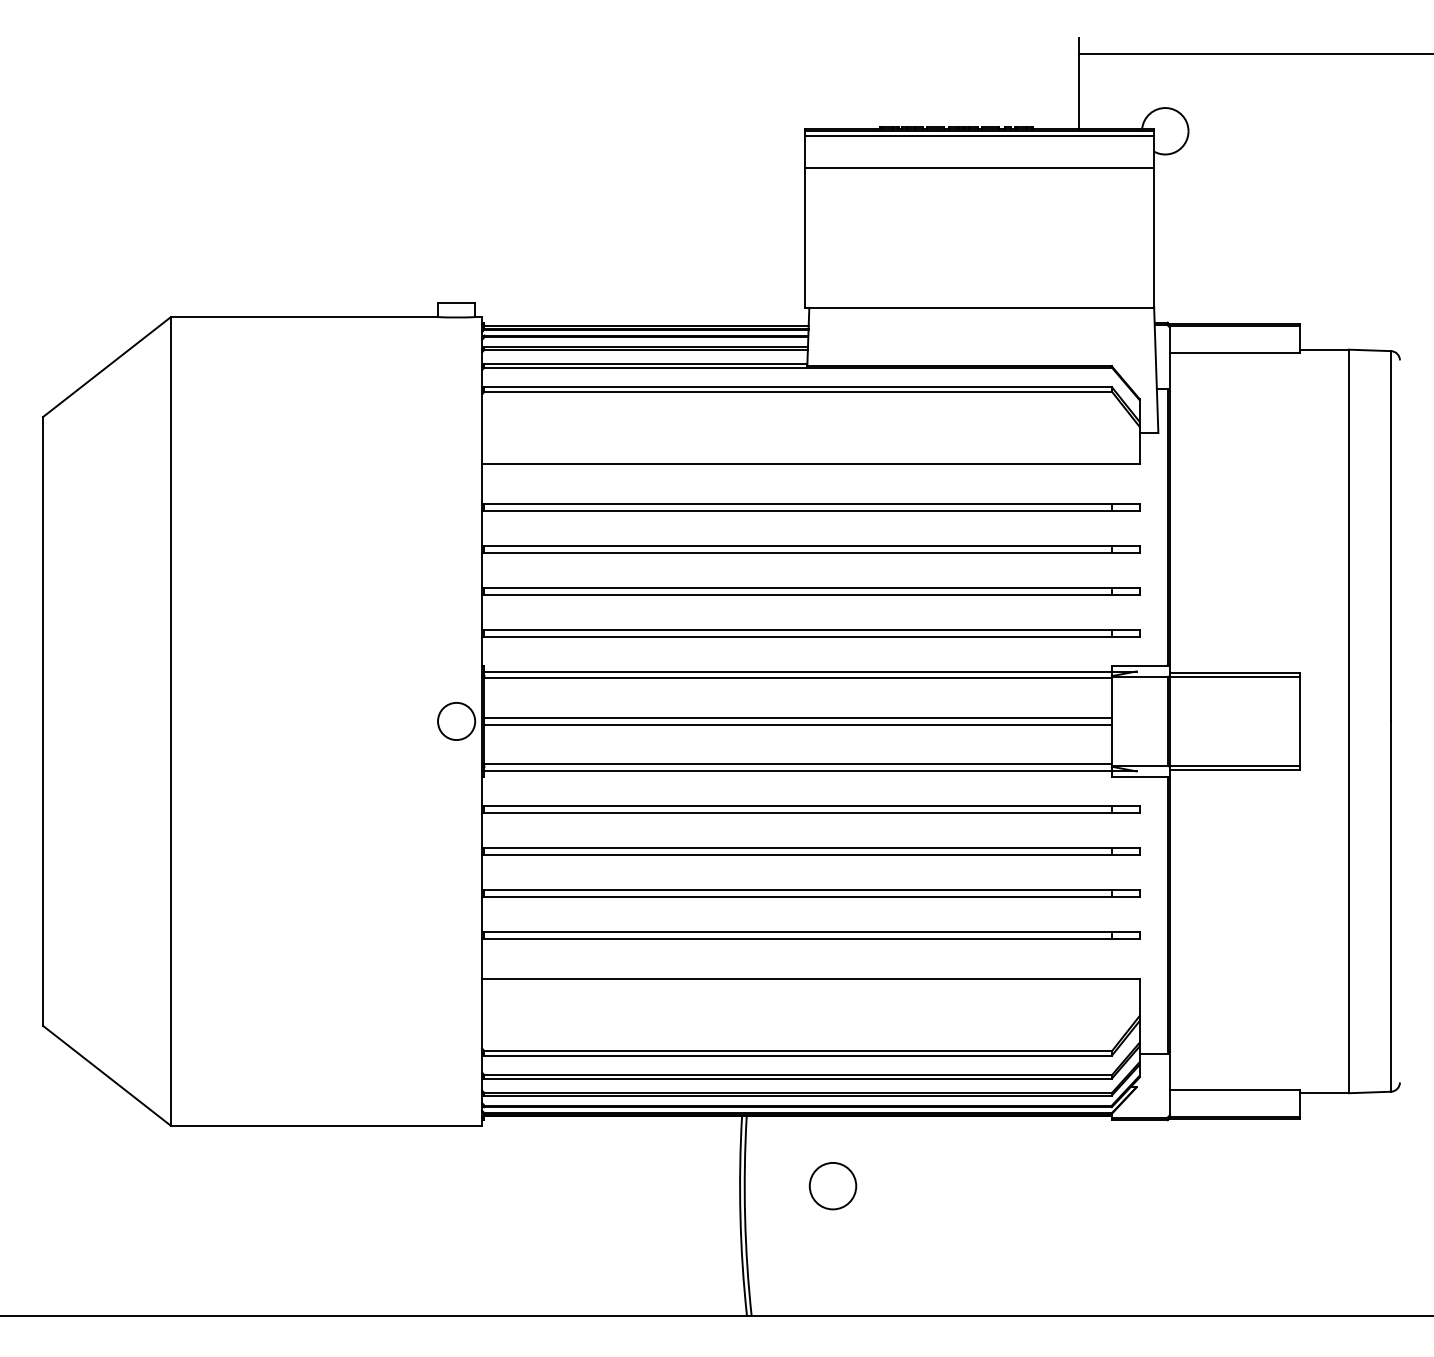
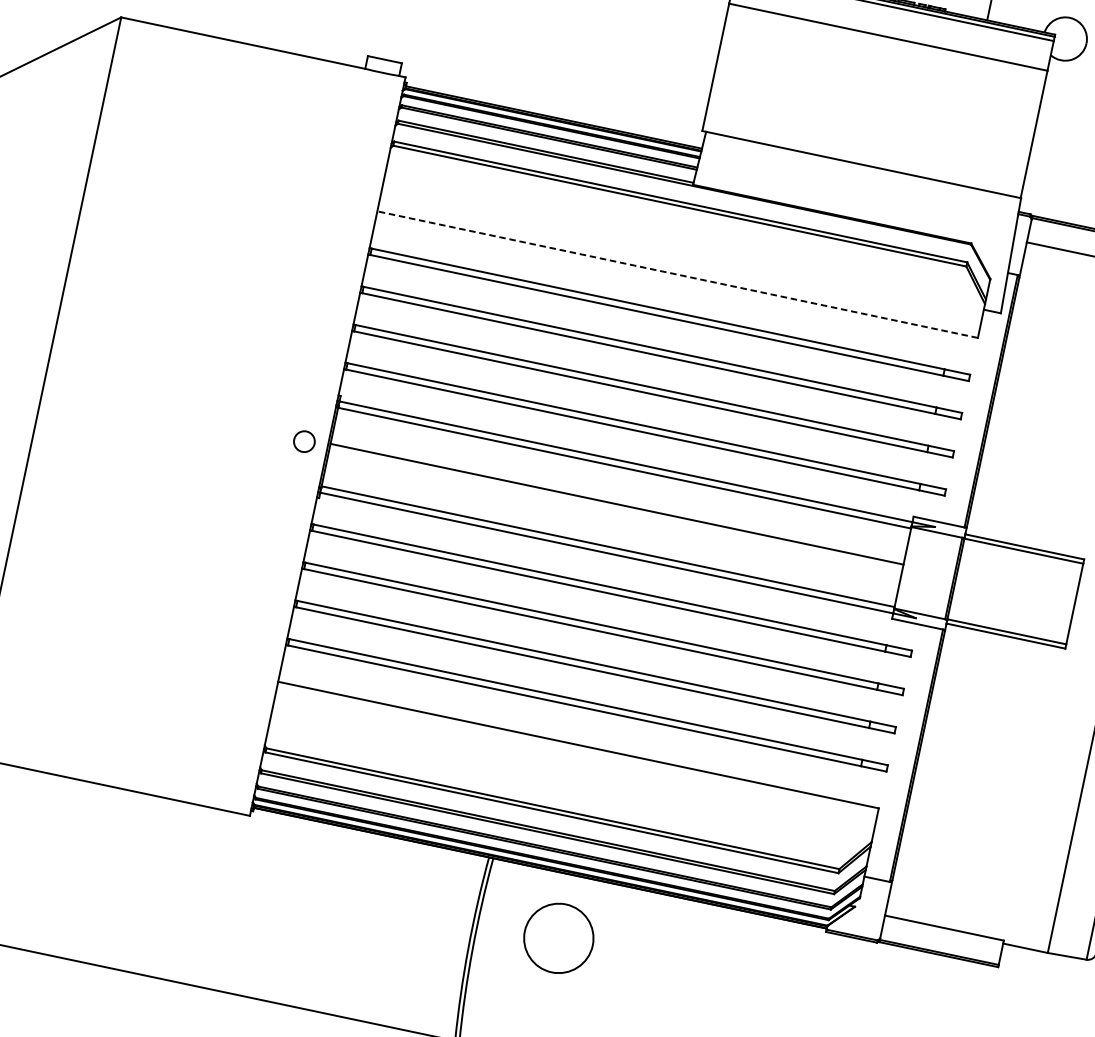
line: (810, 463) -> (677, 274), solid -> dashed
circle: (456, 721) -> (304, 441), size x0.6
line: (797, 724) -> (615, 510), removed
circle: (832, 1186) -> (558, 938), size x1.6

